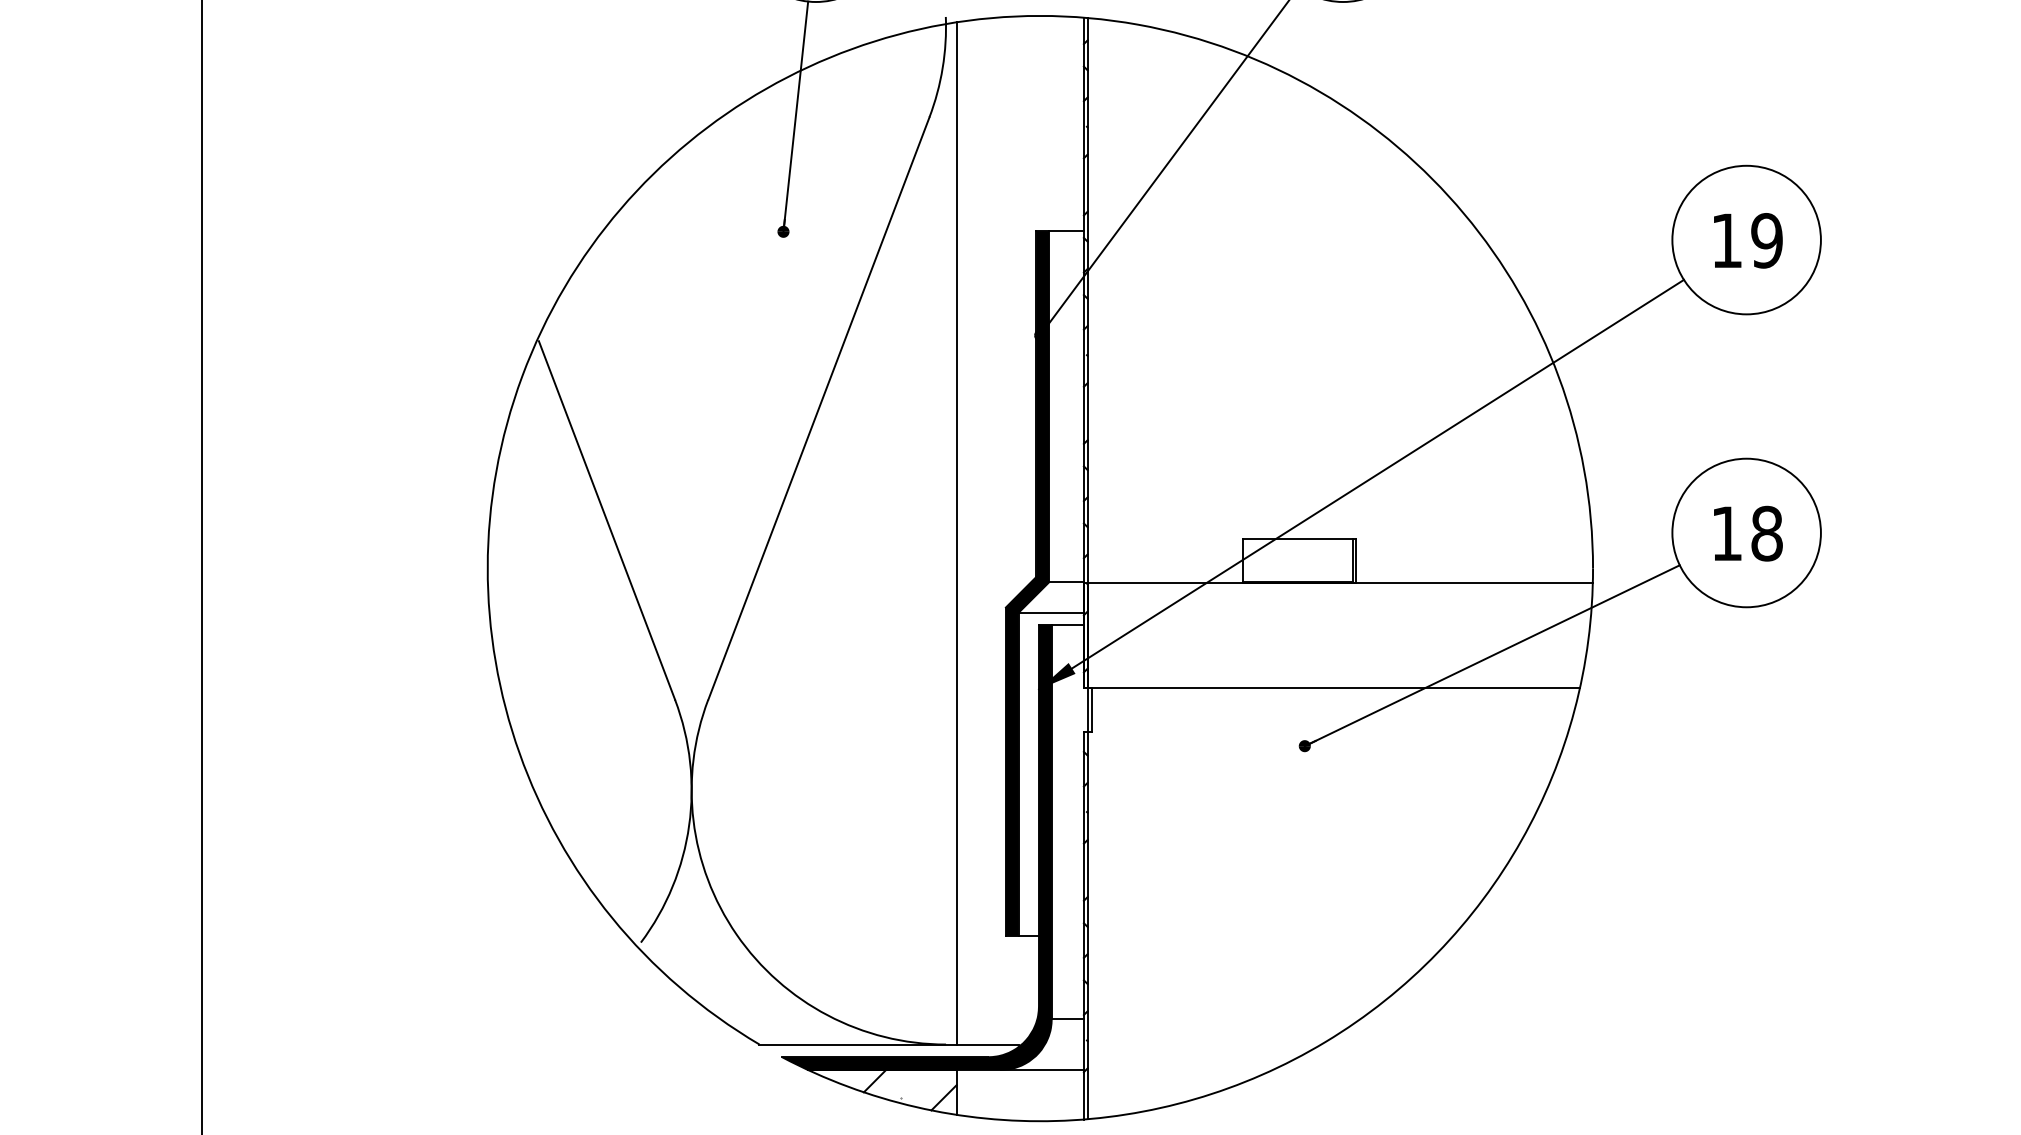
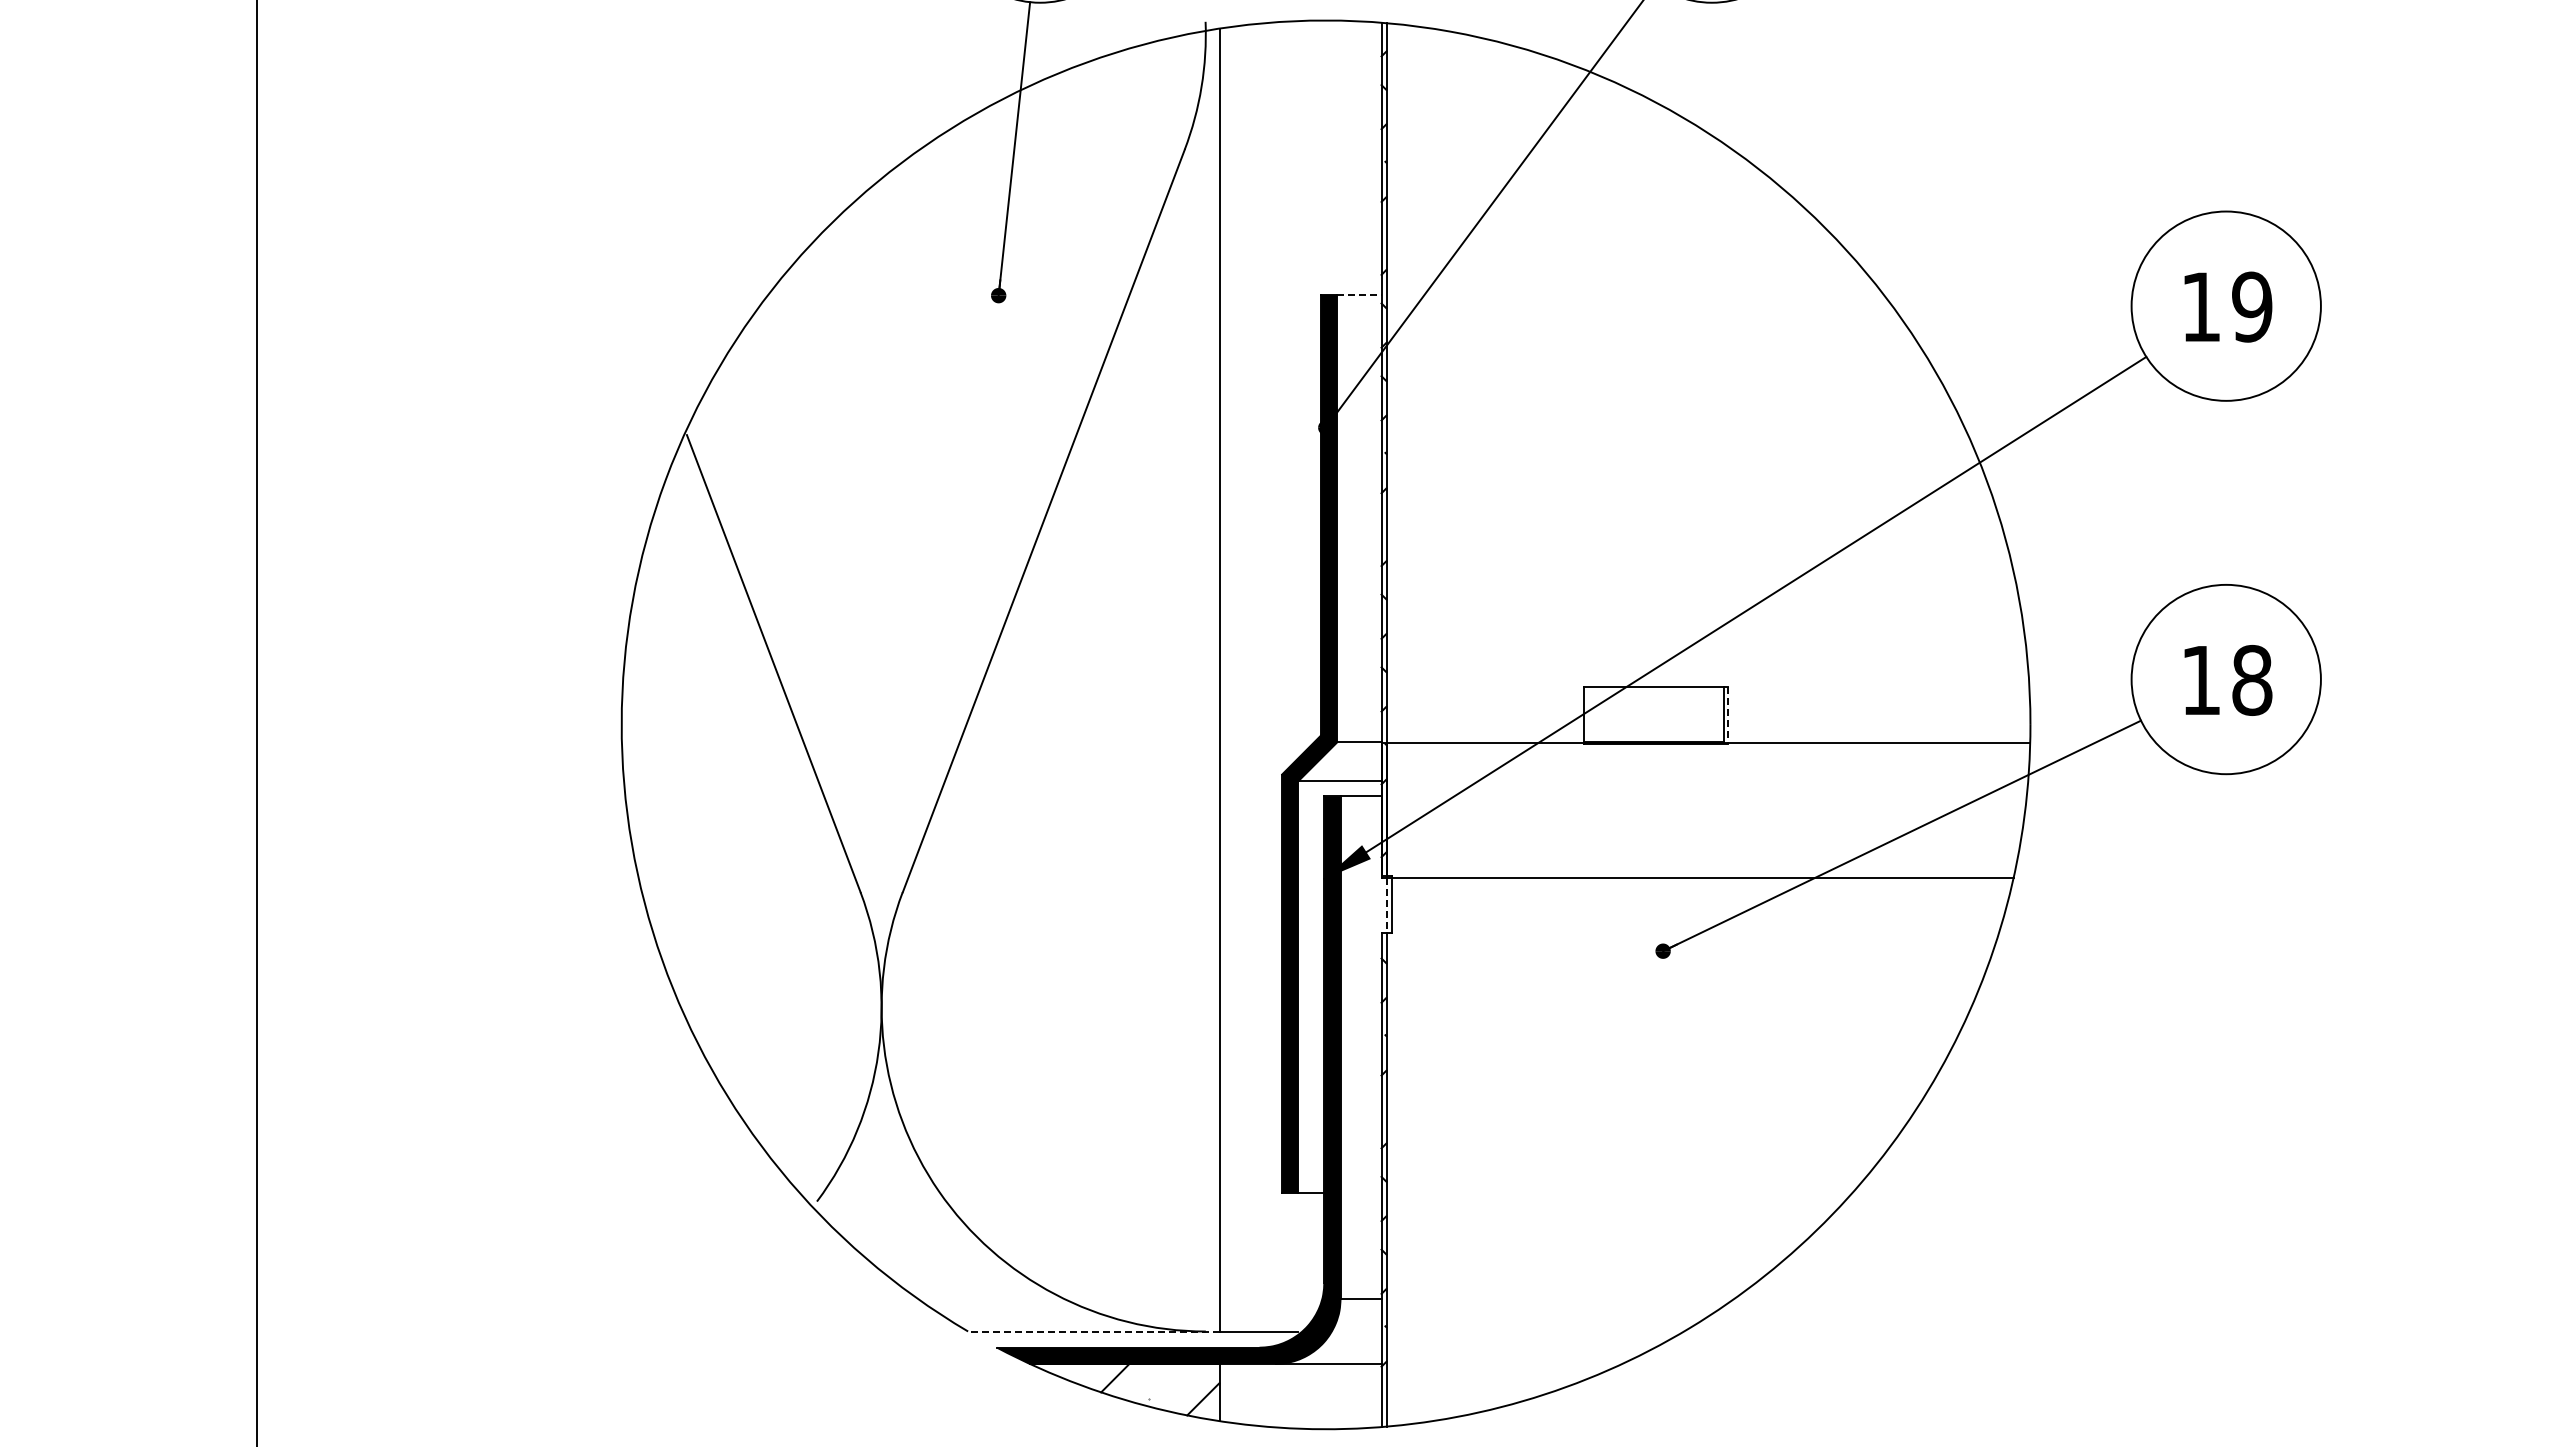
line: (1067, 230) -> (1360, 294), solid -> dashed
line: (1356, 562) -> (1728, 716), solid -> dashed
line: (1088, 710) -> (1387, 905), solid -> dashed
line: (857, 1044) -> (1093, 1331), solid -> dashed

